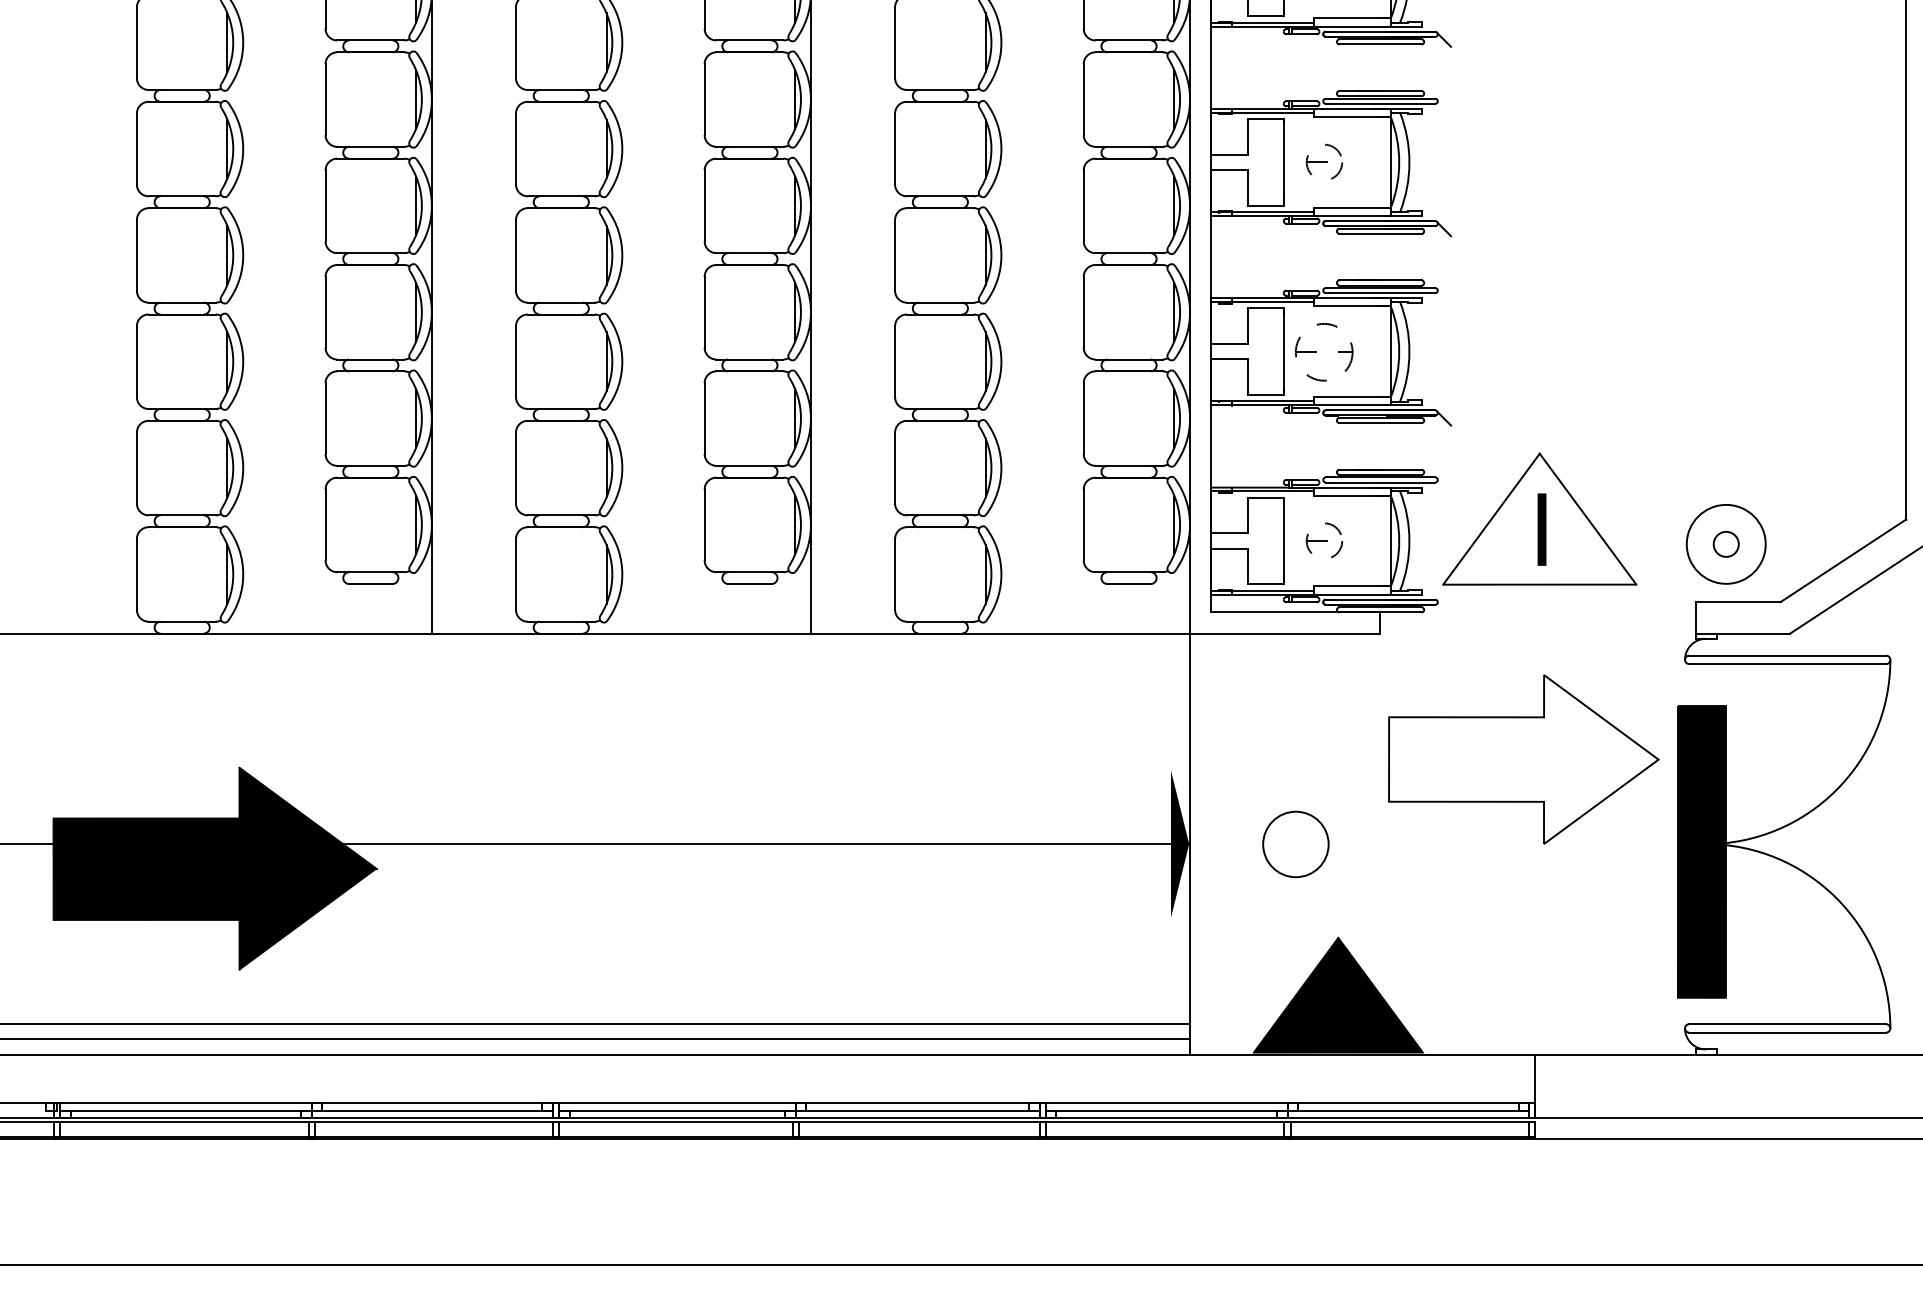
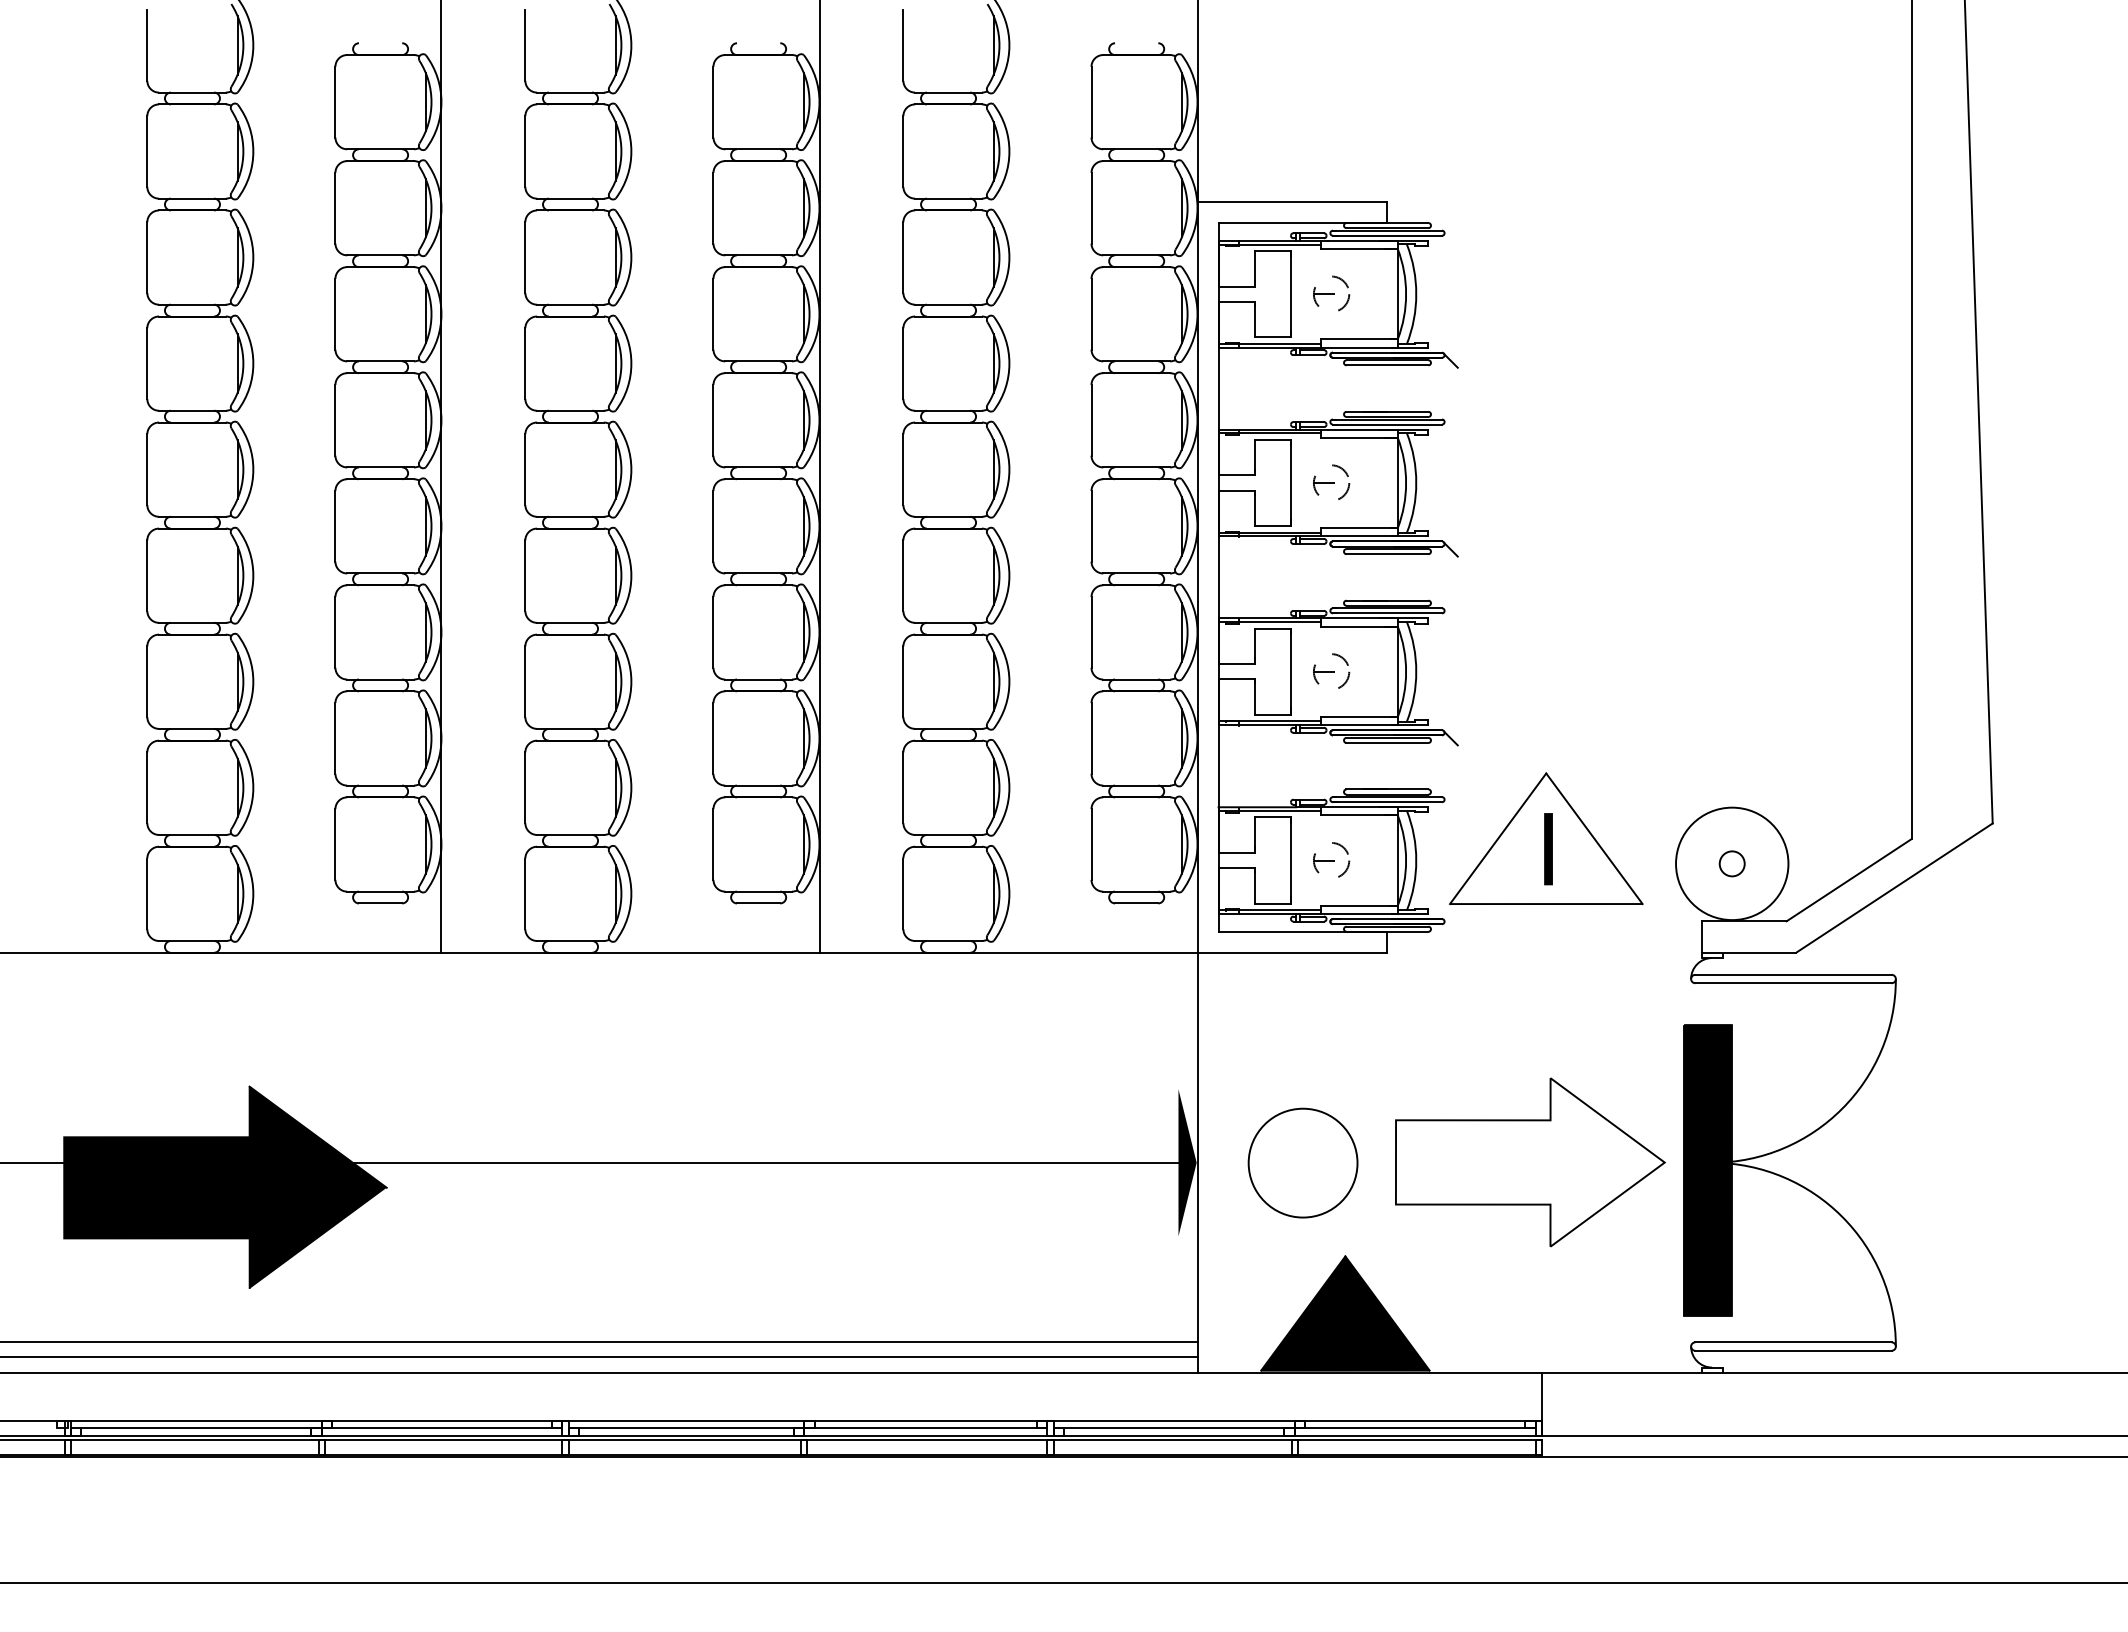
part: (1324, 350) -> (1331, 670), size x0.62
circle: (1726, 543) -> (1732, 863), size x1.43
part: (1523, 759) -> (1530, 1162), moved
circle: (1295, 843) -> (1302, 1162), size x1.67

